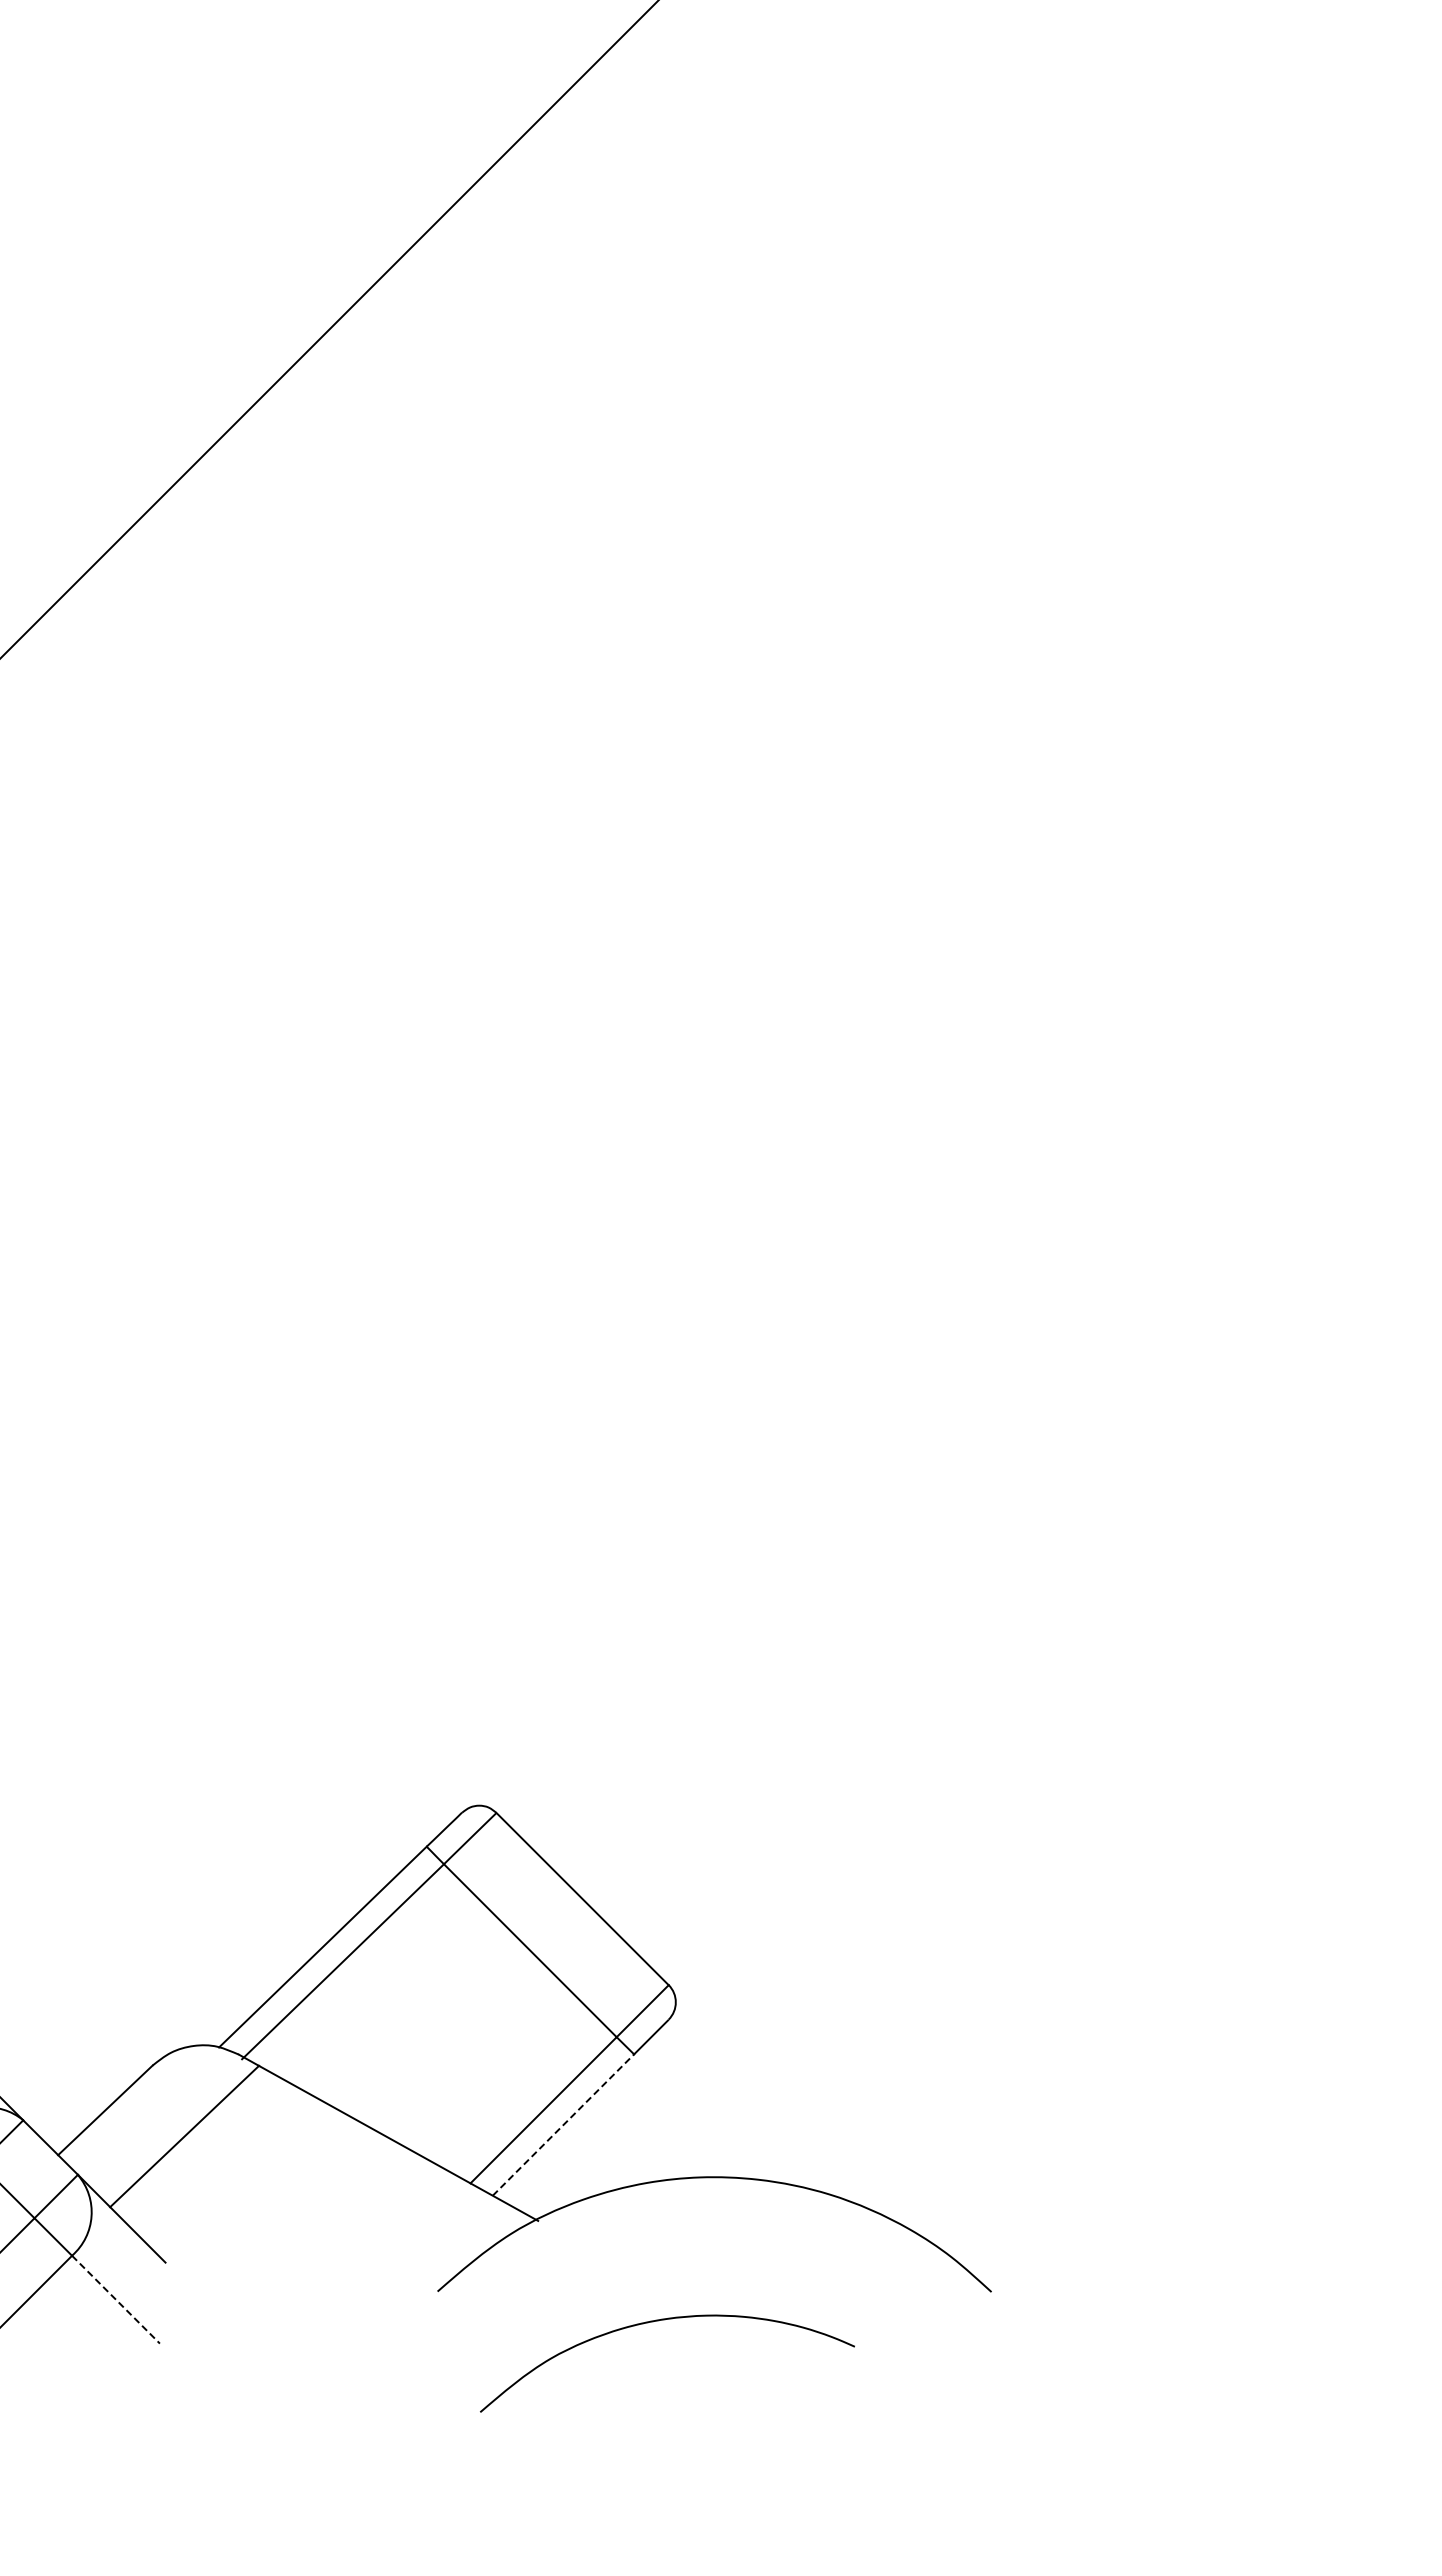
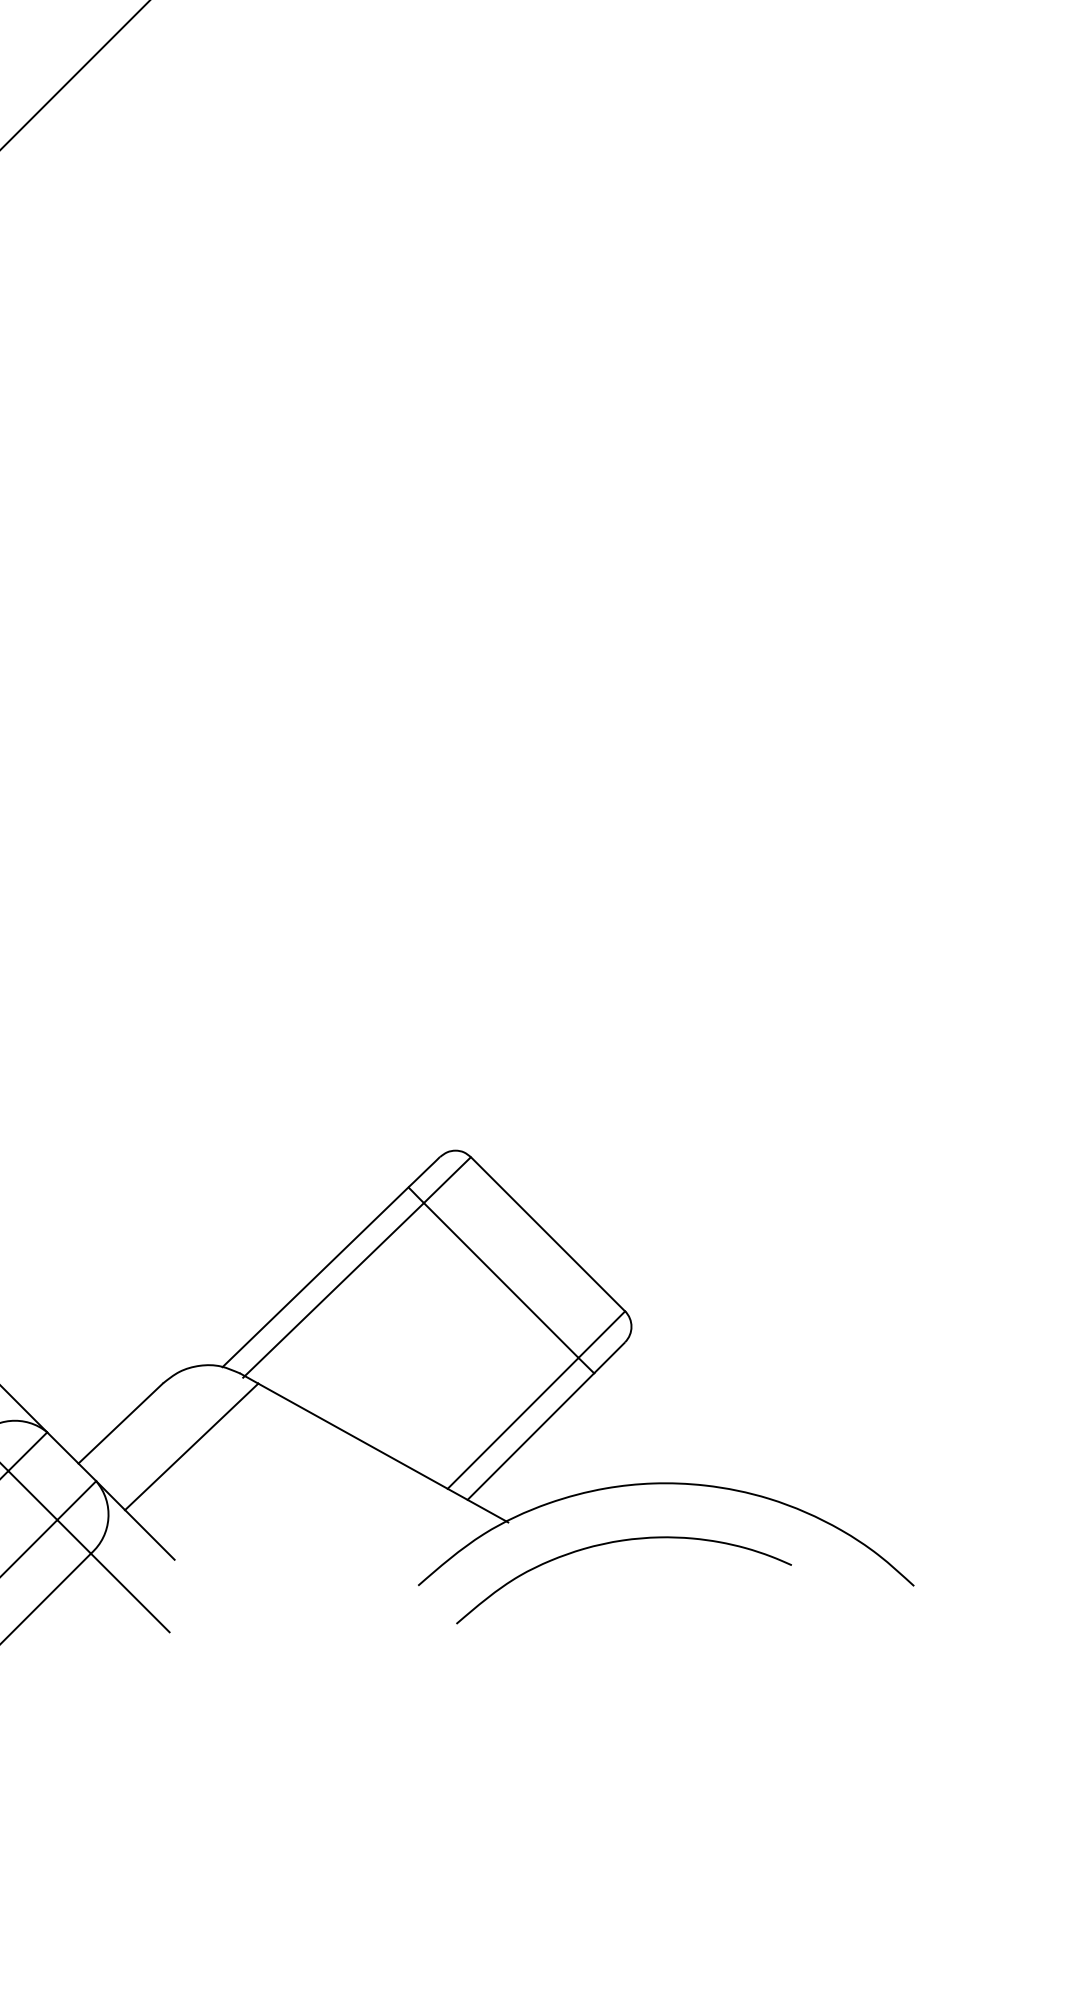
line: (563, 2125) -> (530, 1437), dashed -> solid
line: (116, 2300) -> (130, 1593), dashed -> solid
curve: (658, 2321) -> (615, 1542), moved

